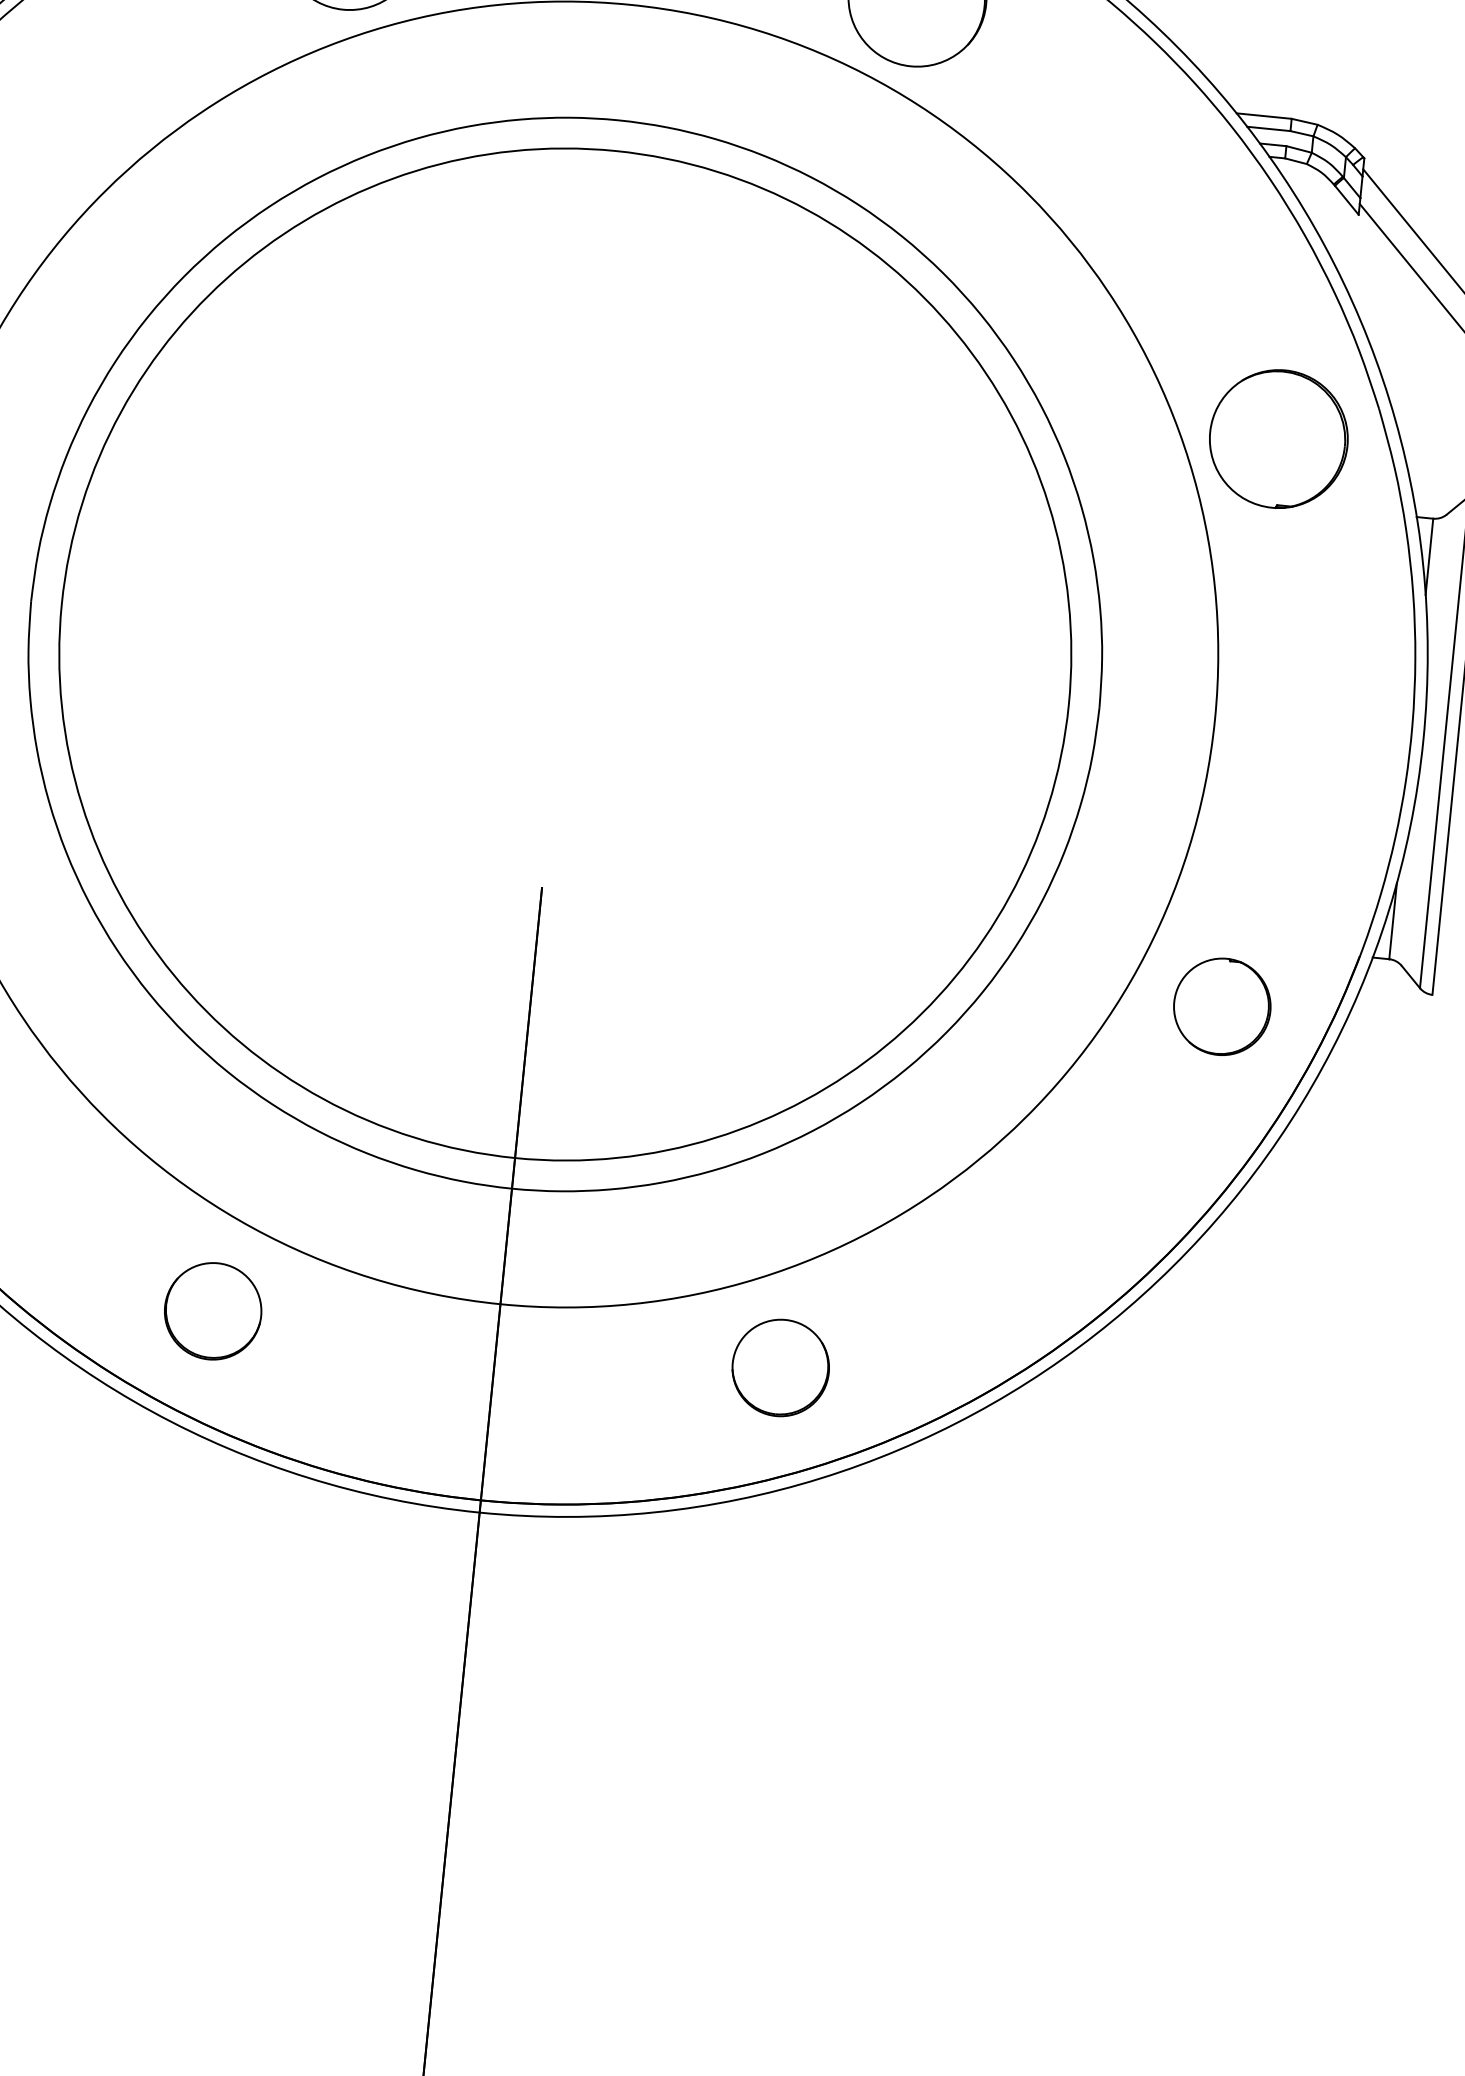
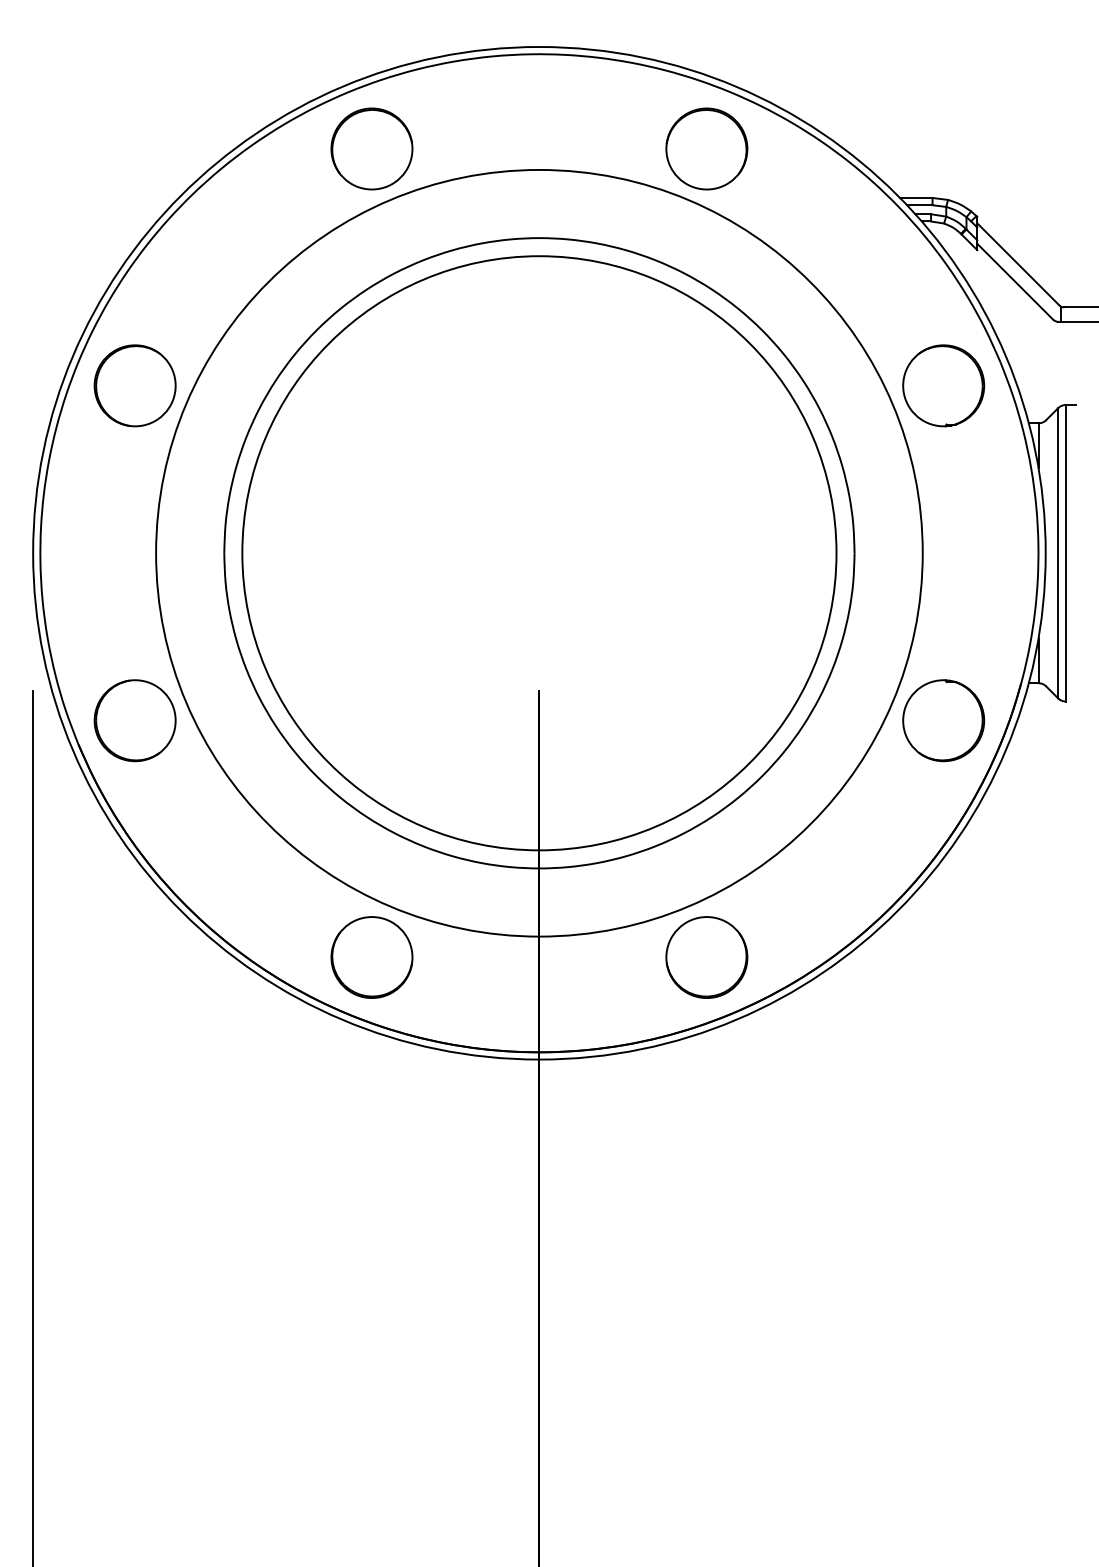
part: (1221, 1006) -> (943, 720), size x1.43
circle: (212, 1311) -> (371, 957), size x1.43
circle: (780, 1367) -> (706, 957), size x1.43

